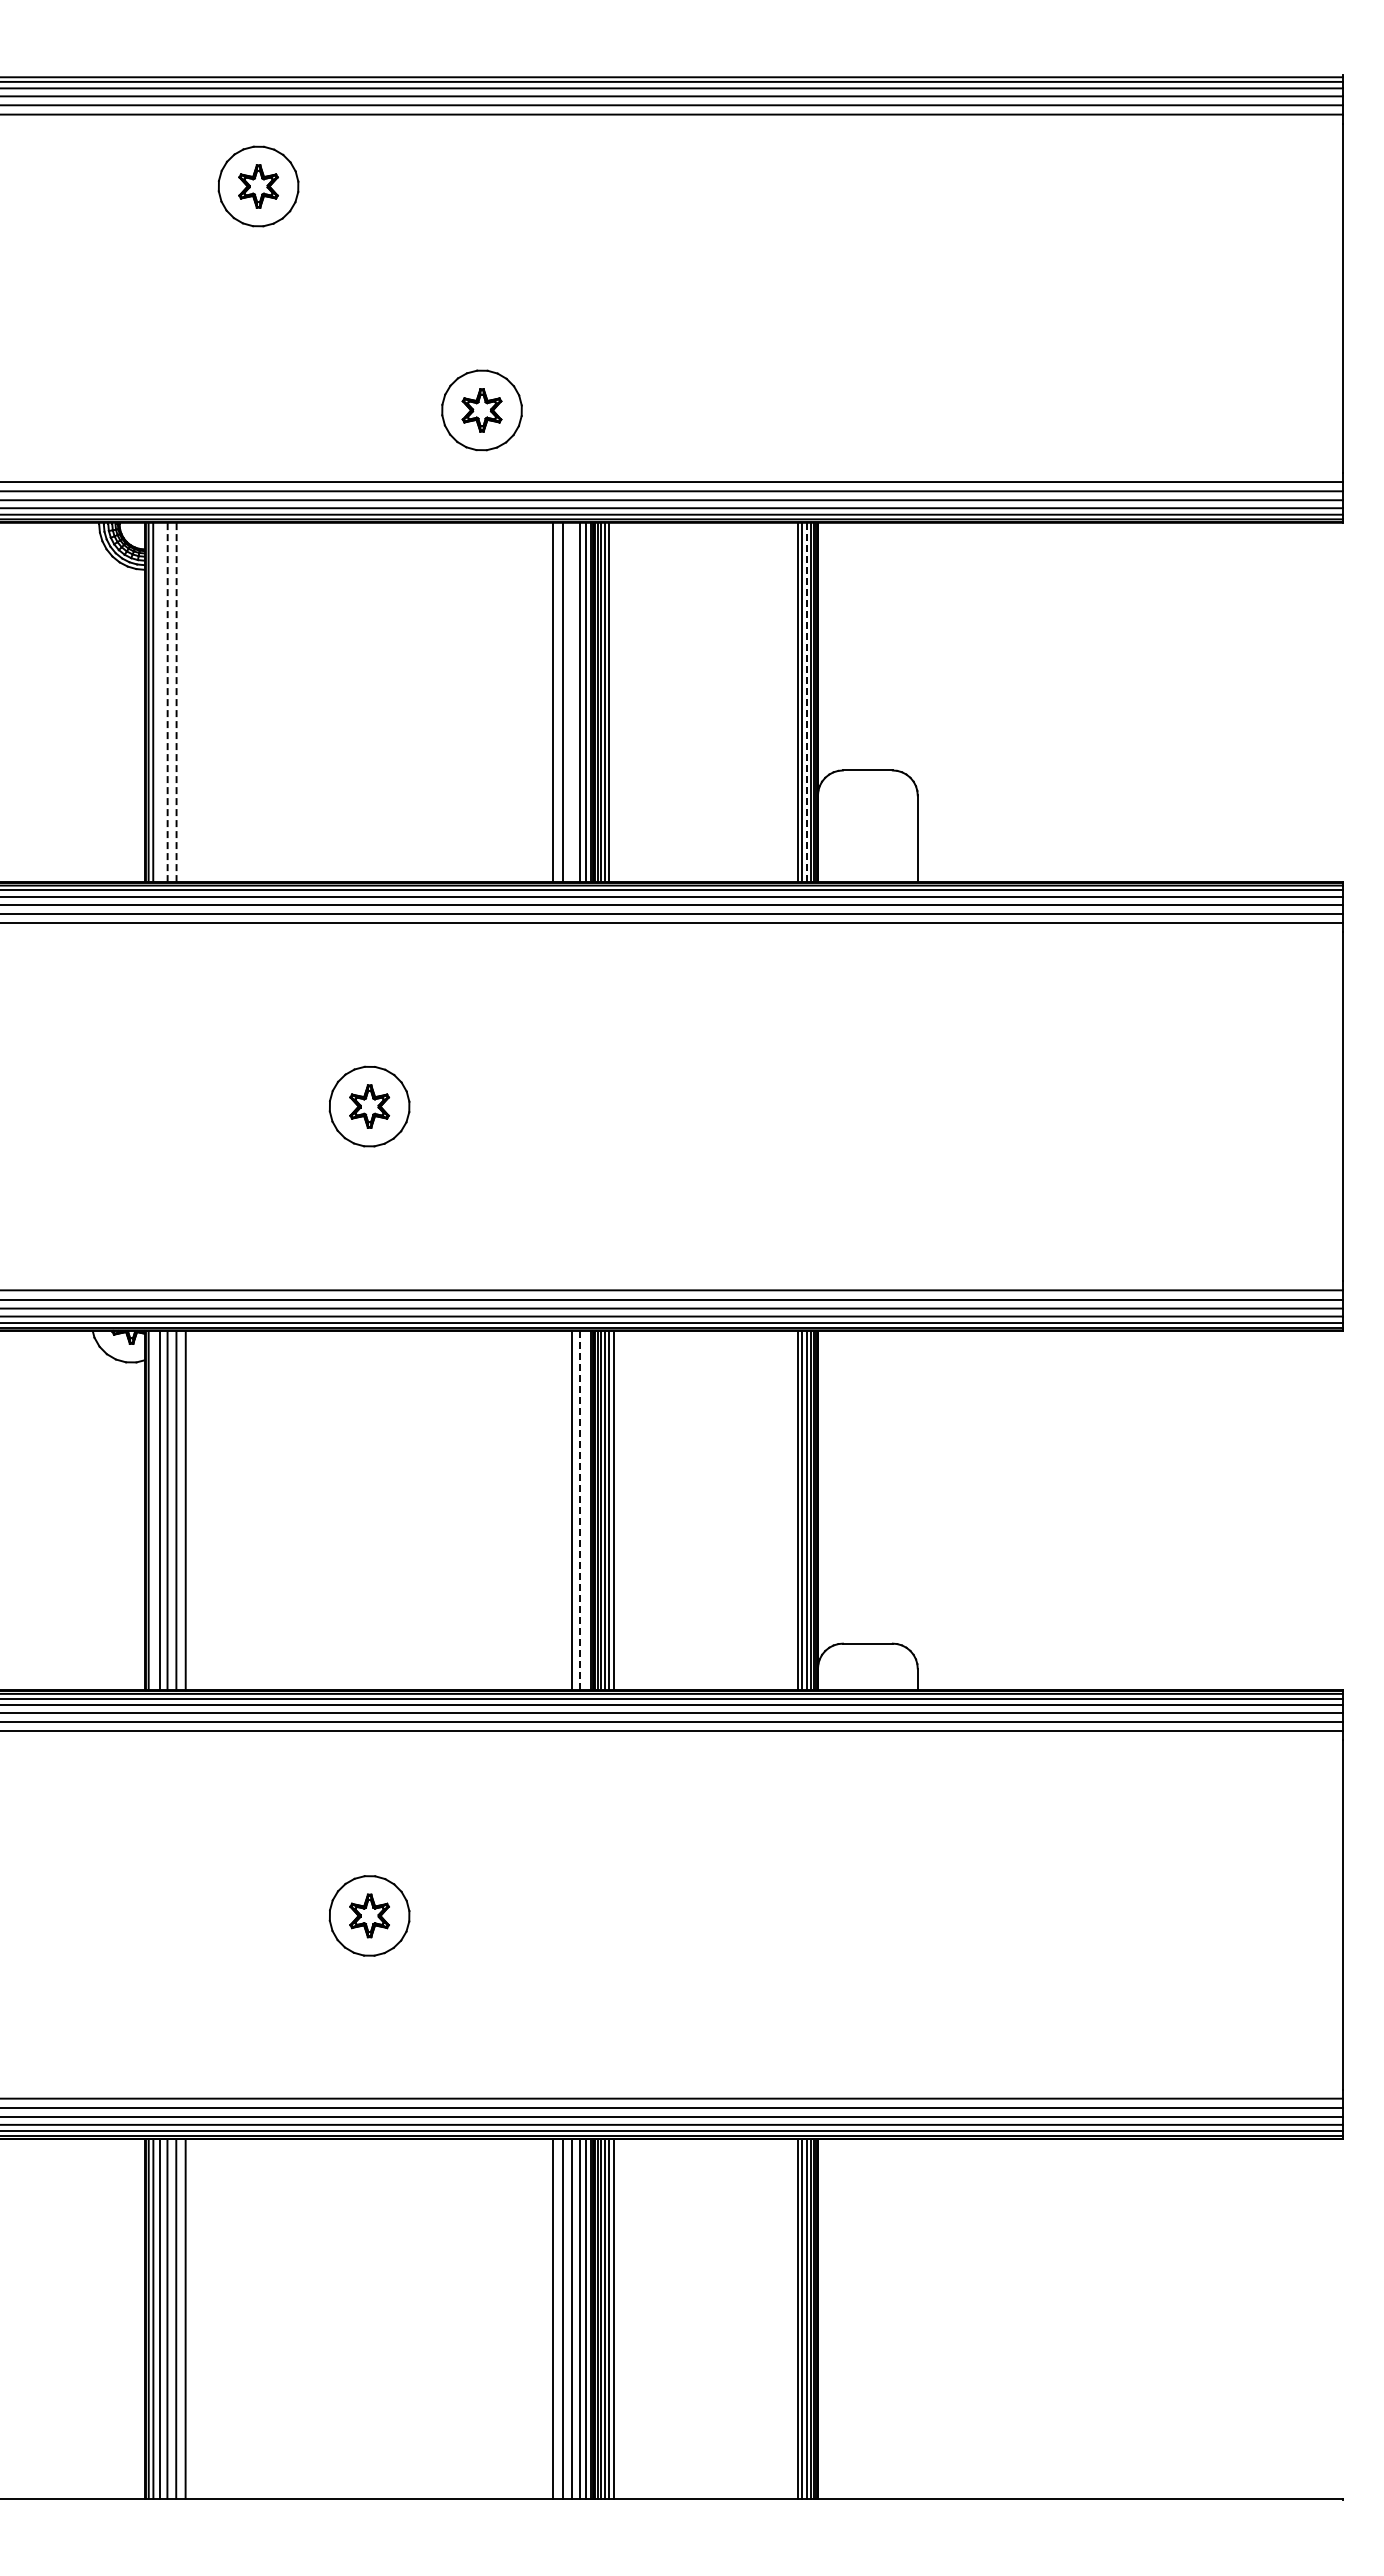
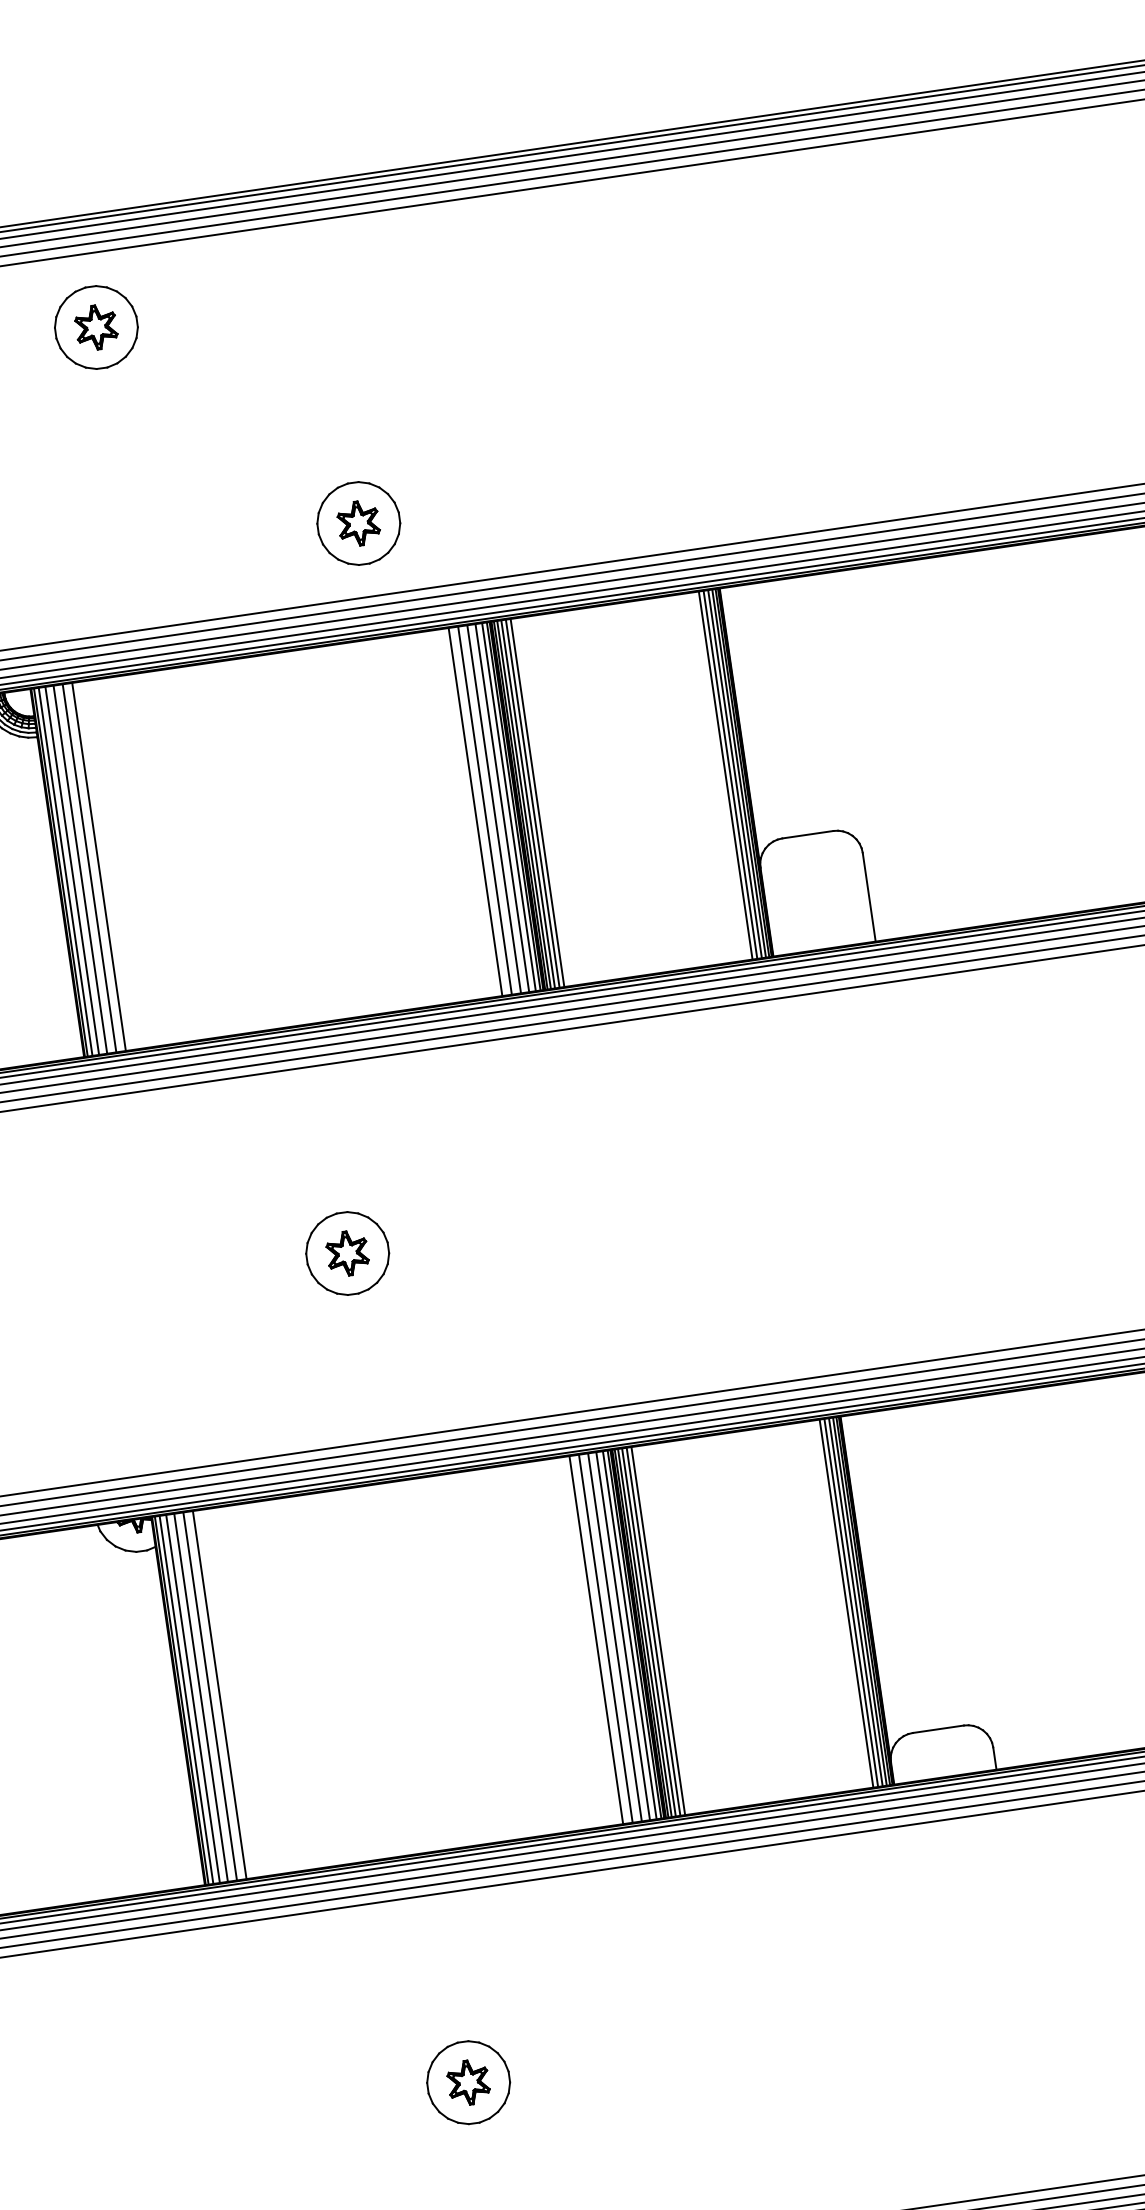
line: (159, 702) -> (72, 870), added
line: (167, 702) -> (80, 869), dashed -> solid
line: (176, 702) -> (89, 868), dashed -> solid
line: (185, 702) -> (98, 867), added
line: (571, 702) -> (494, 809), added
line: (613, 702) -> (537, 803), added
line: (806, 702) -> (734, 774), dashed -> solid
line: (153, 1510) -> (186, 1699), added
line: (553, 1510) -> (596, 1639), added
line: (562, 1510) -> (605, 1638), added
line: (579, 1510) -> (623, 1635), dashed -> solid
line: (586, 1510) -> (630, 1634), added

